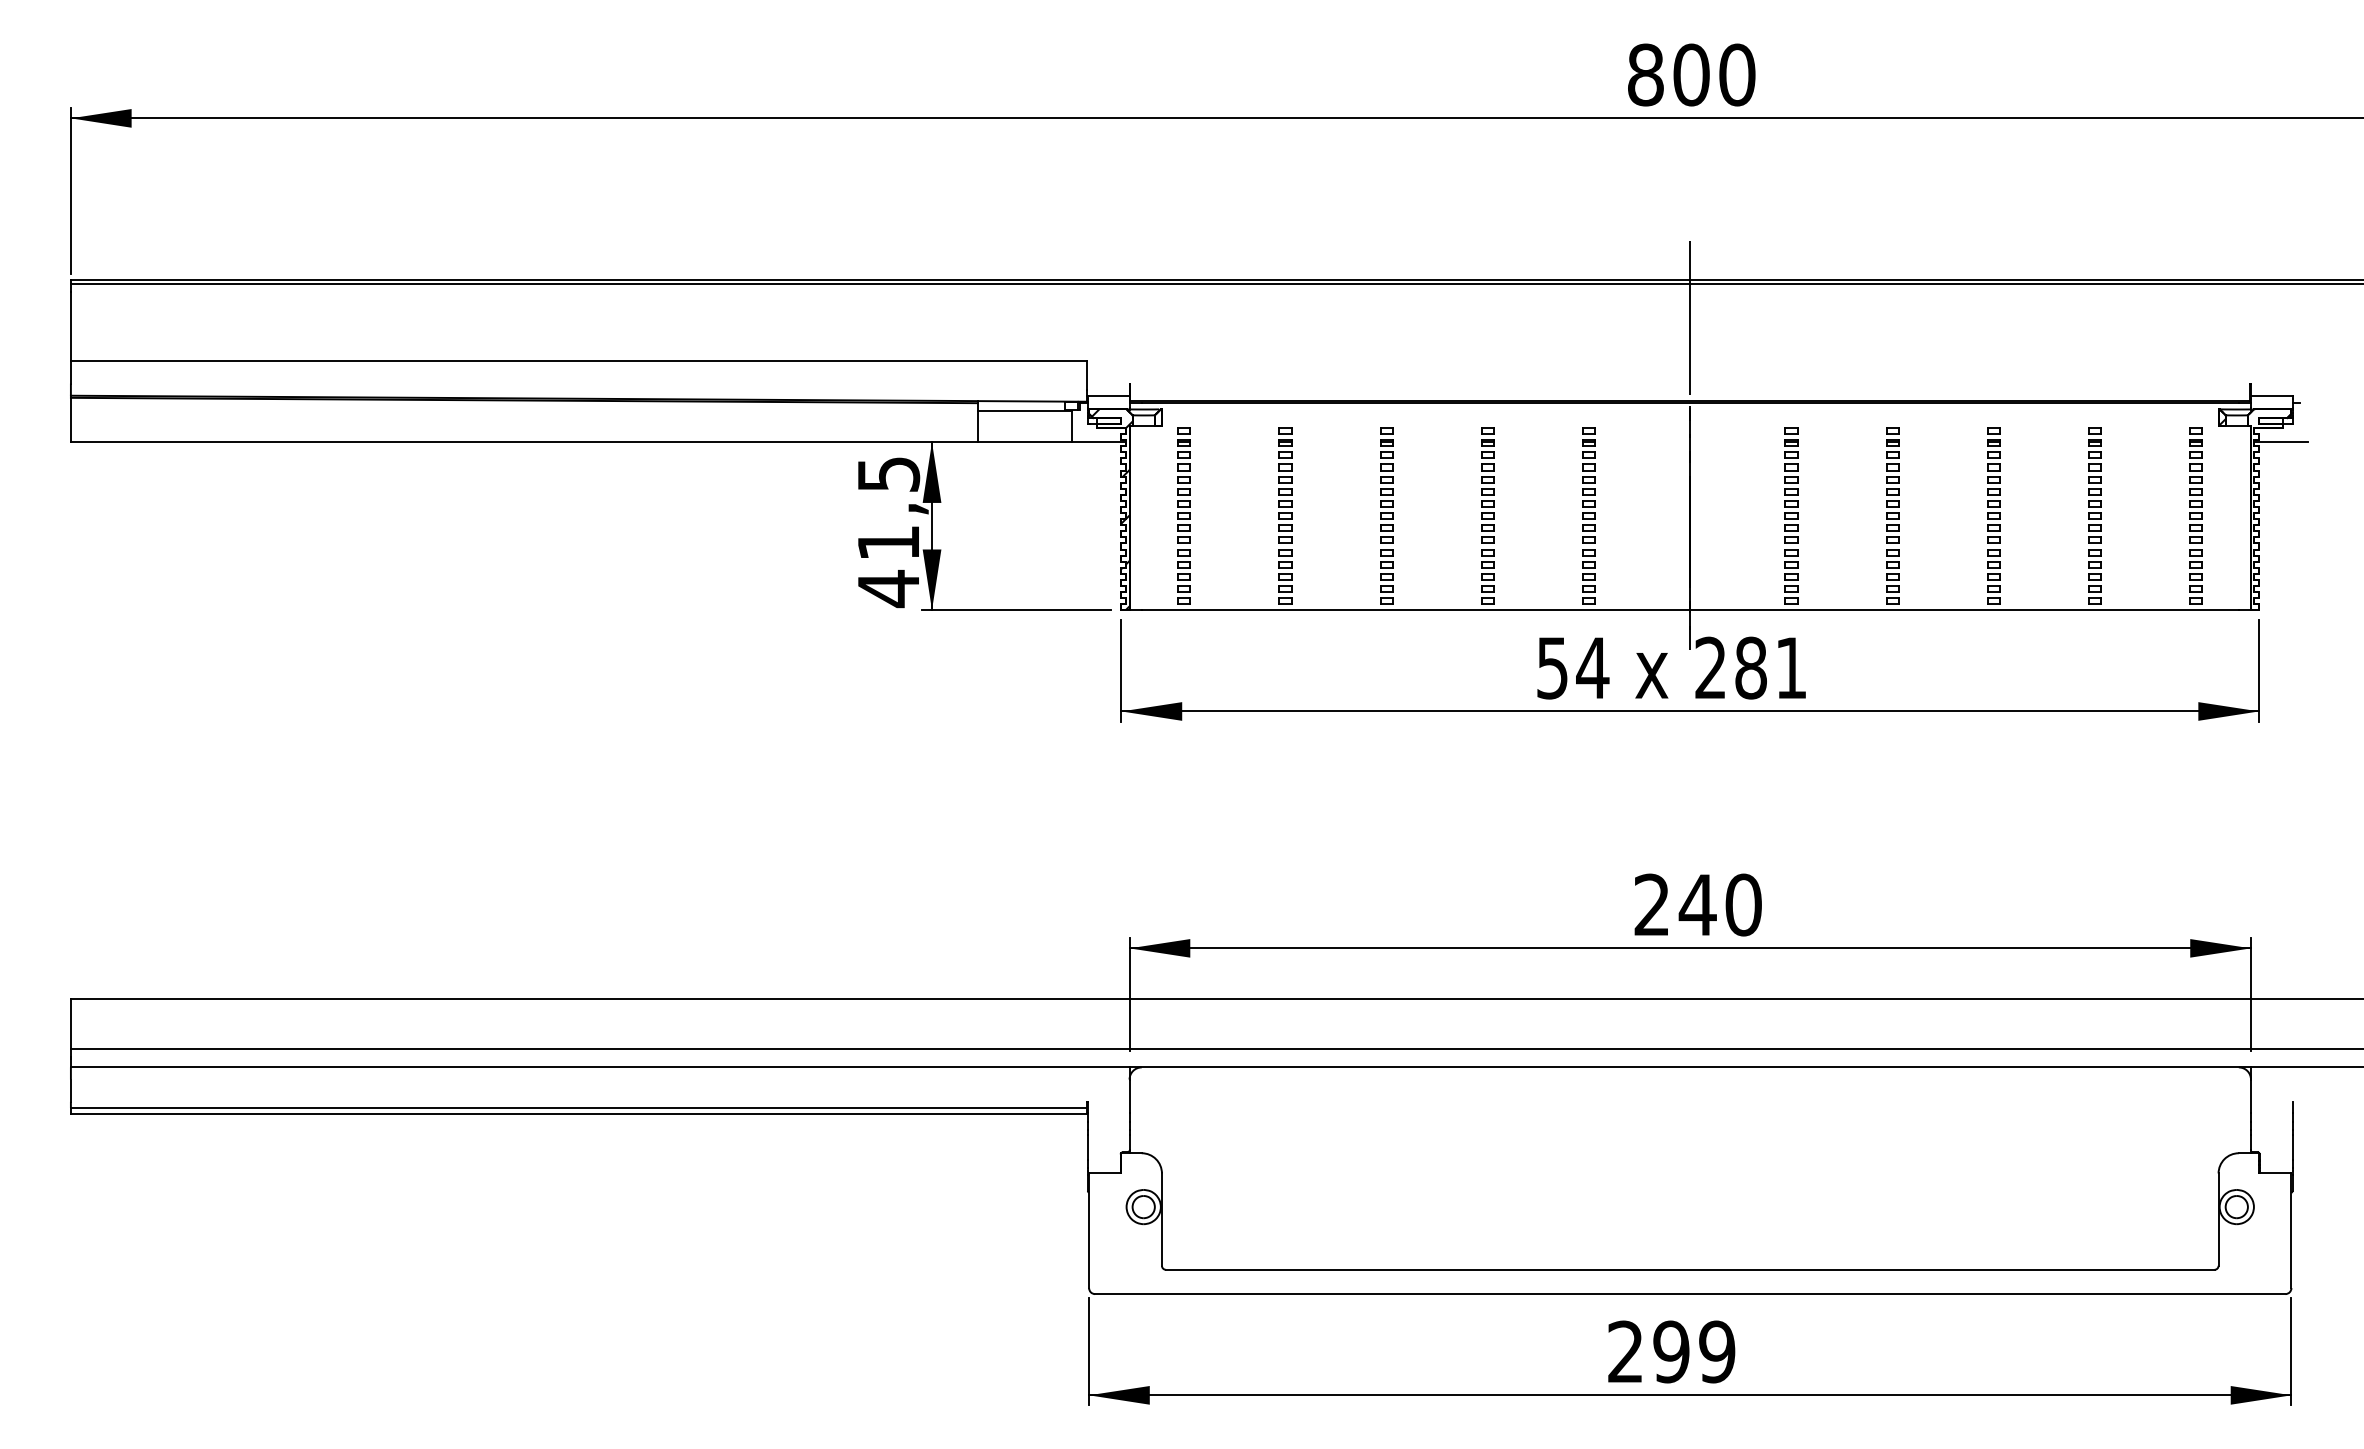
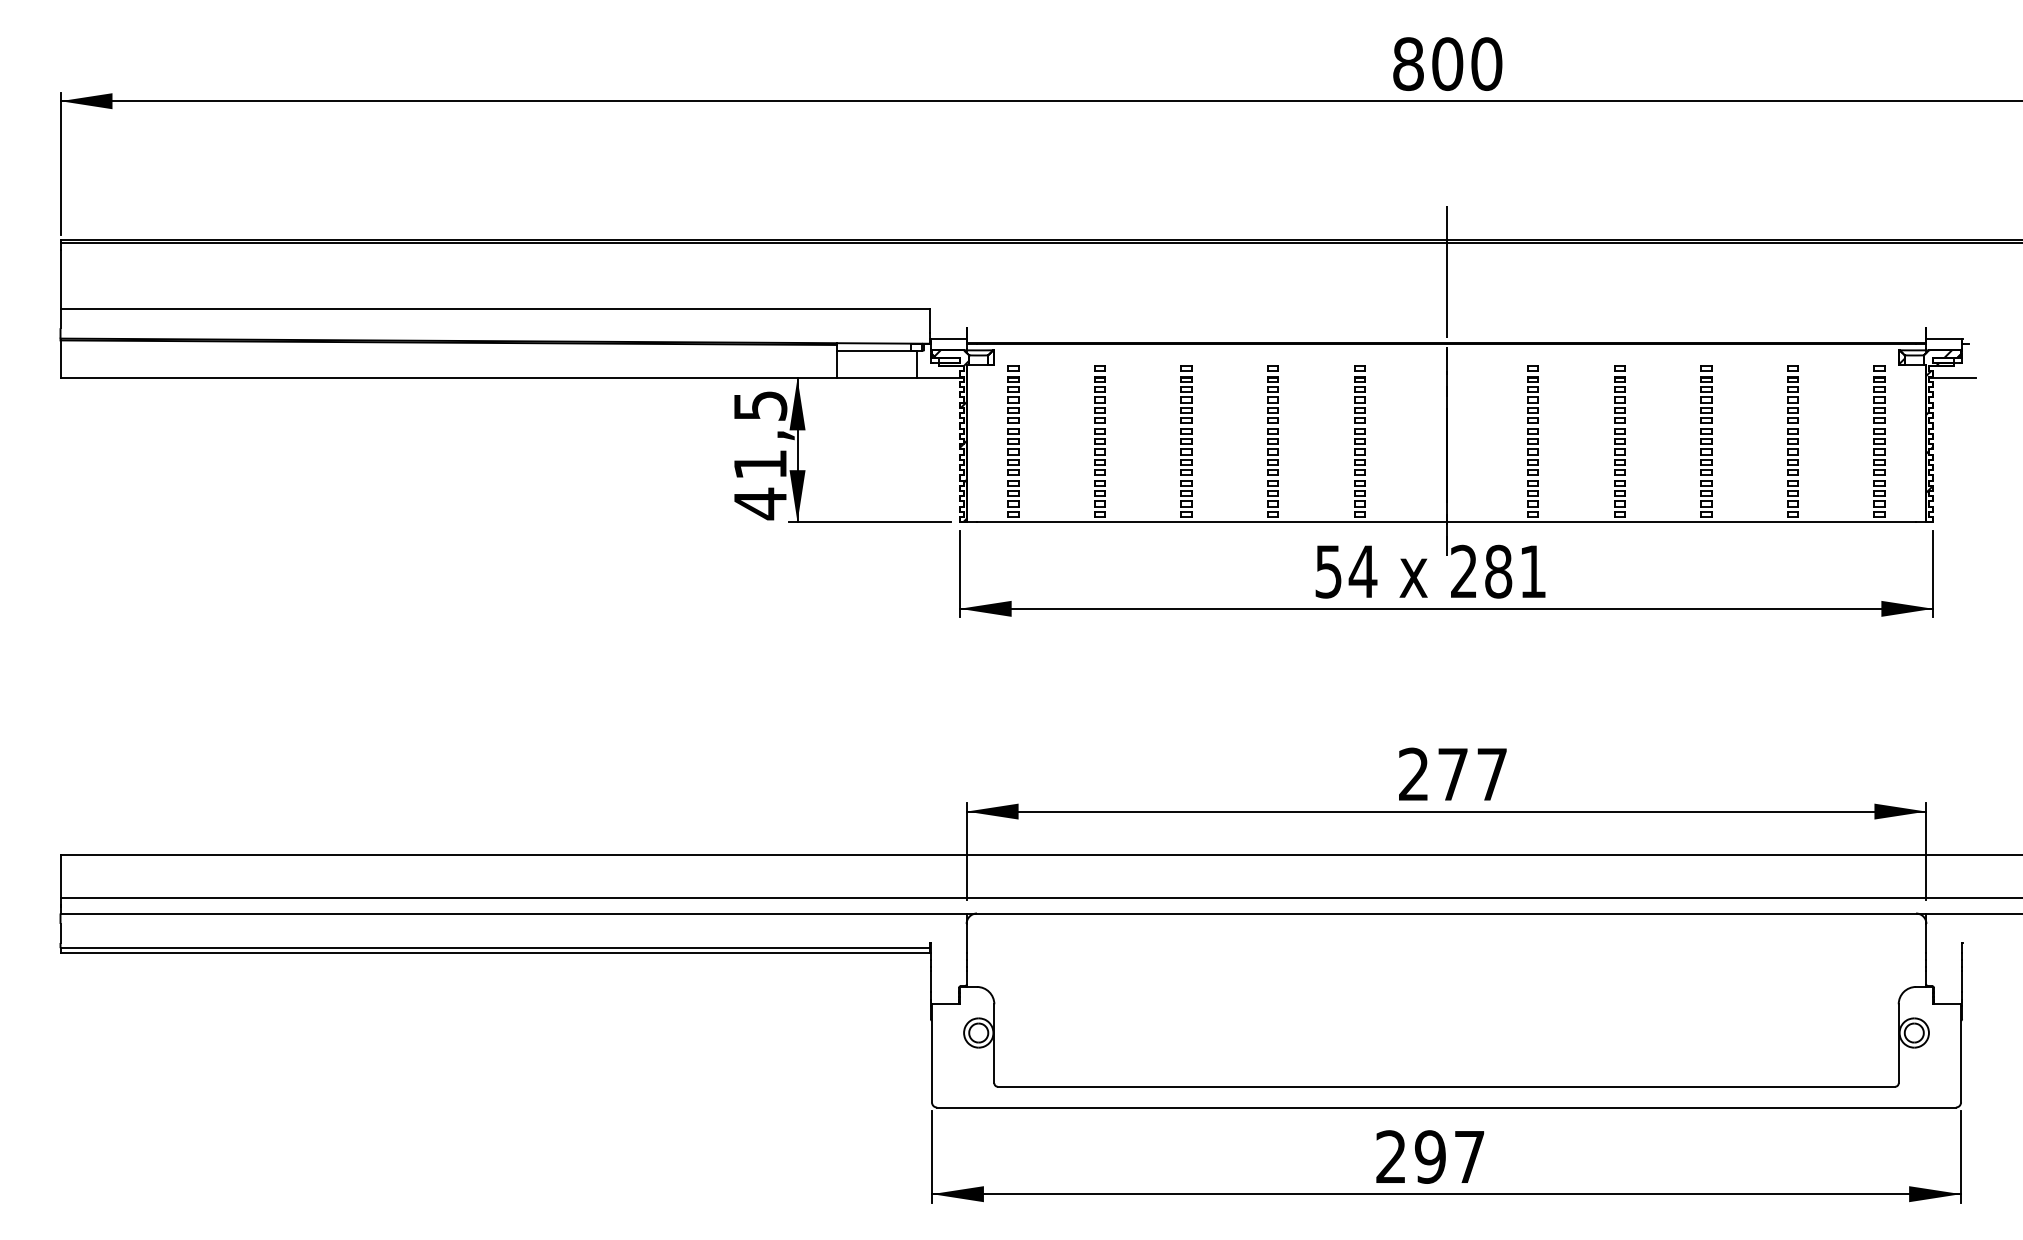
hatch: (2265, 492) -> (1938, 421), added
text: (1719, 904) -> (1471, 774), 240 -> 277
text: (1717, 1351) -> (1469, 1156), 299 -> 297

